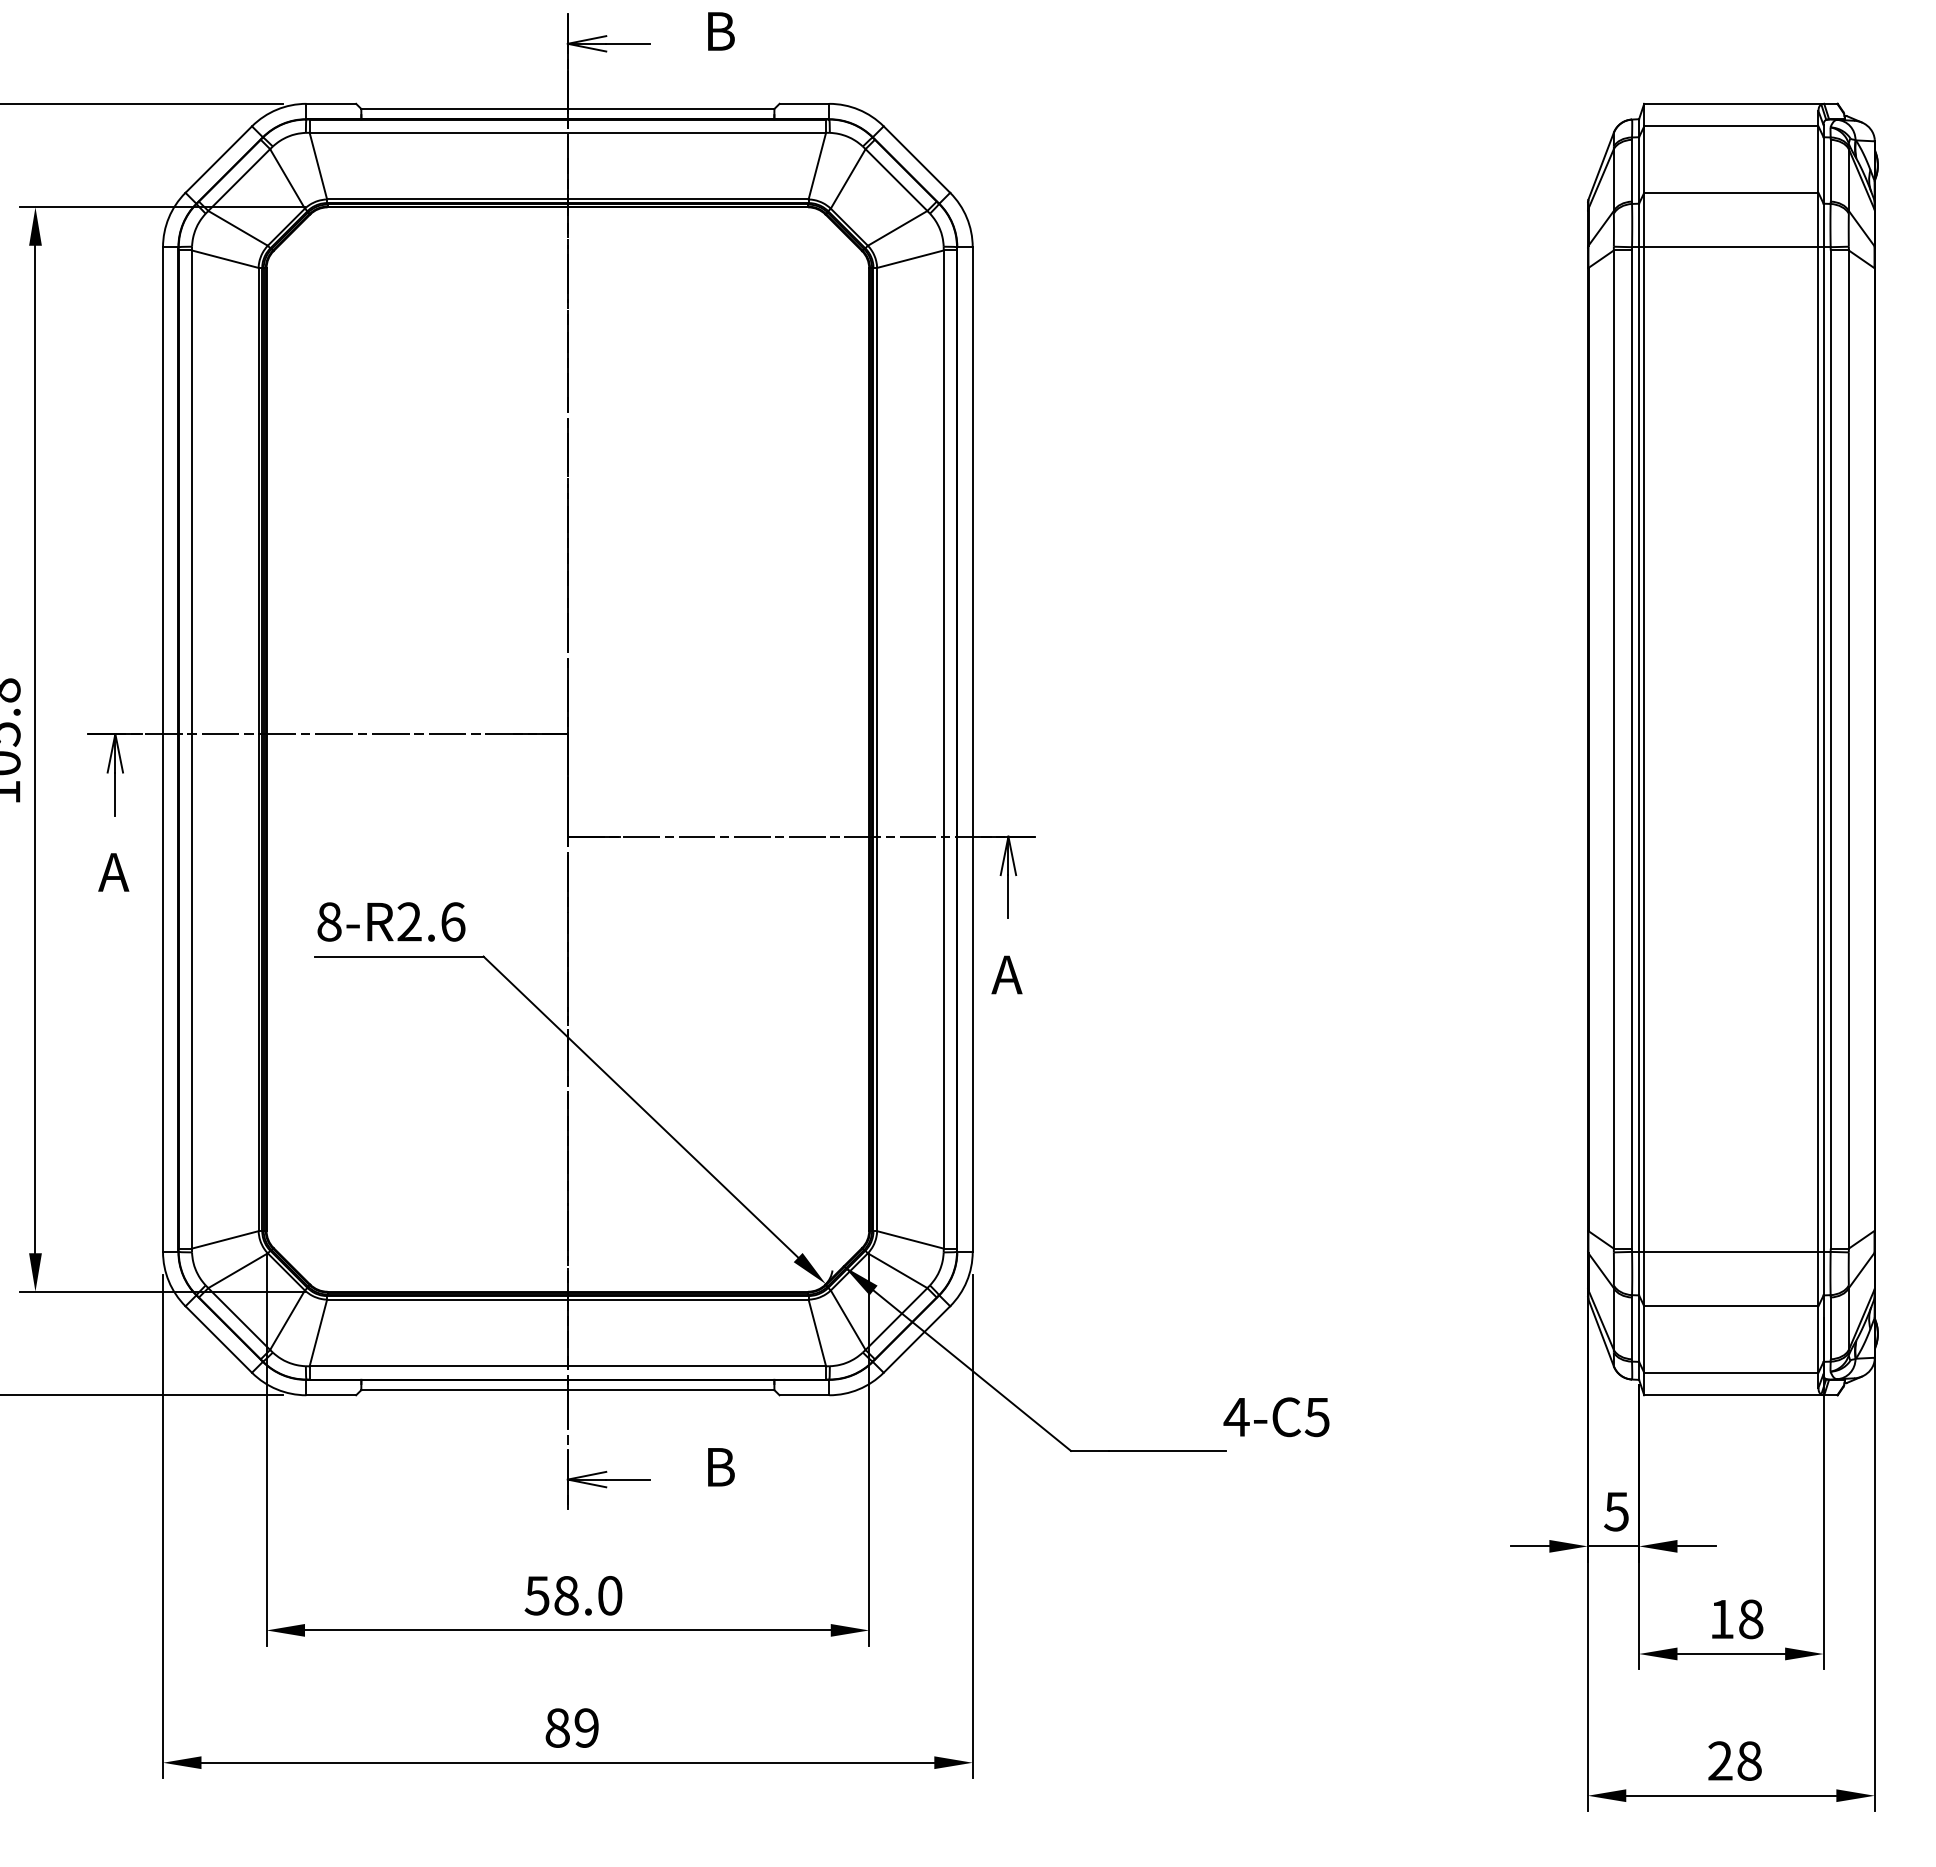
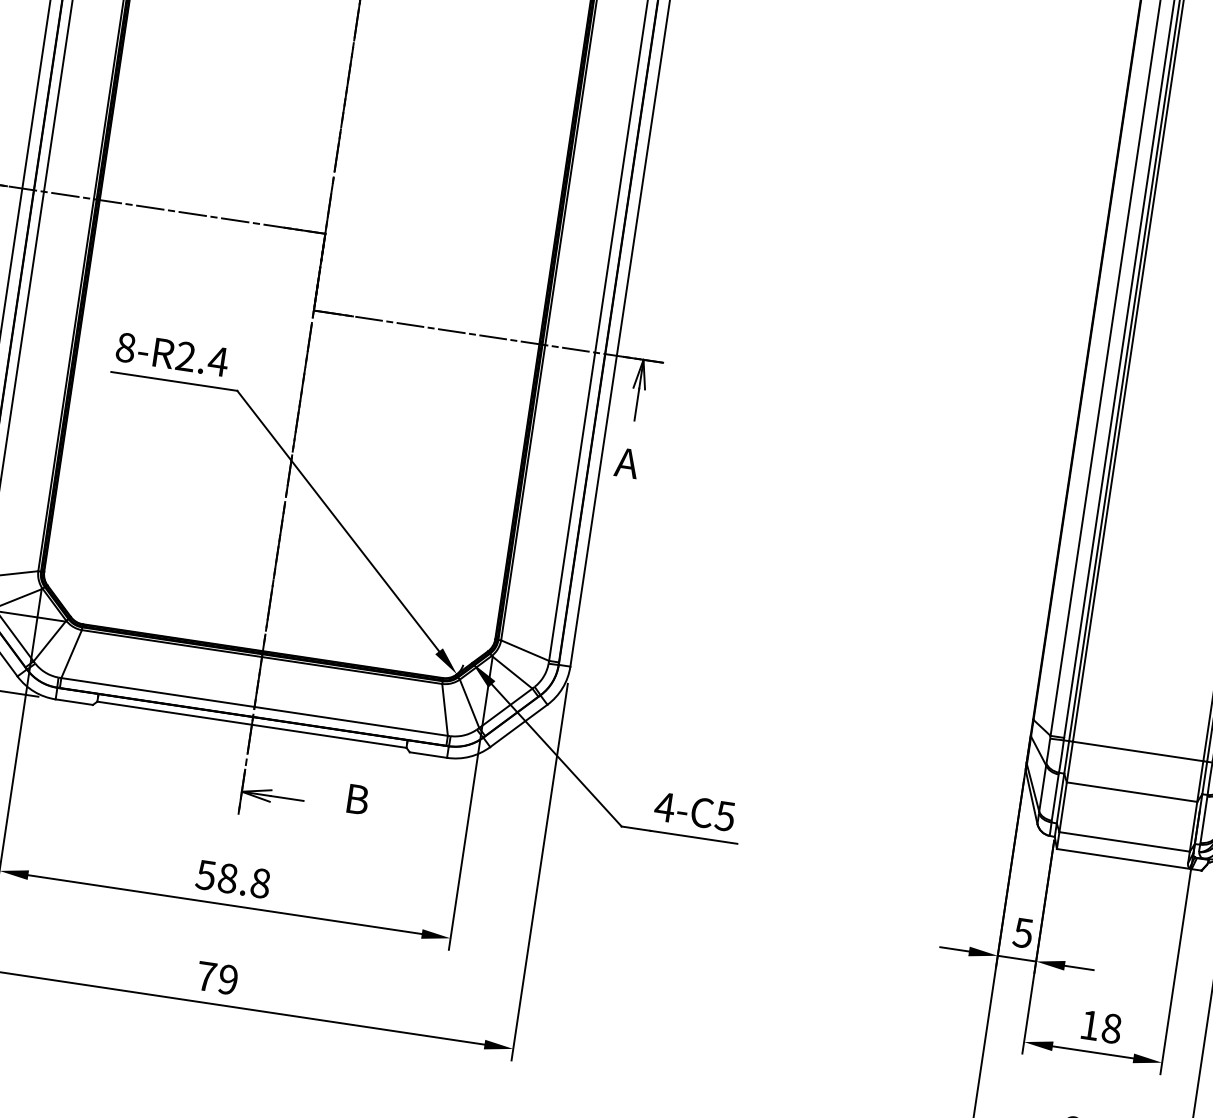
text: (452, 921) -> (218, 361), 8-R2.6 -> 8-R2.4
text: (1276, 1417) -> (694, 811), moved
text: (610, 1595) -> (260, 883), 58.0 -> 58.8
text: (557, 1727) -> (206, 976), 89 -> 79

